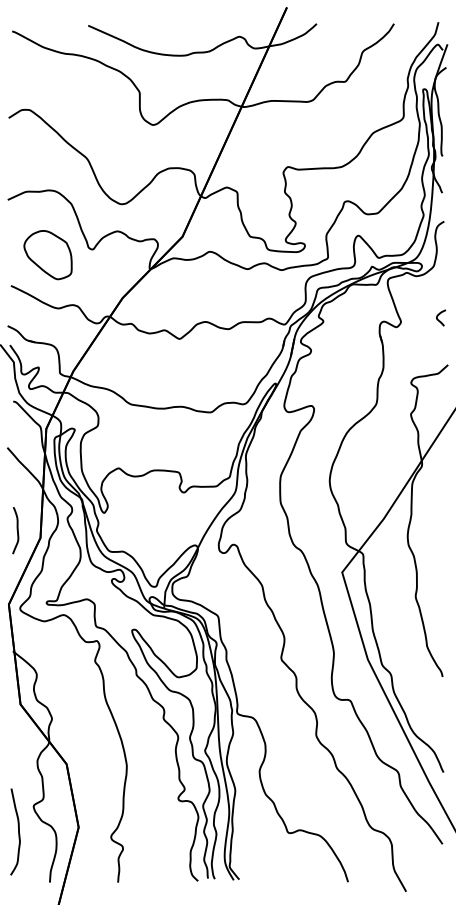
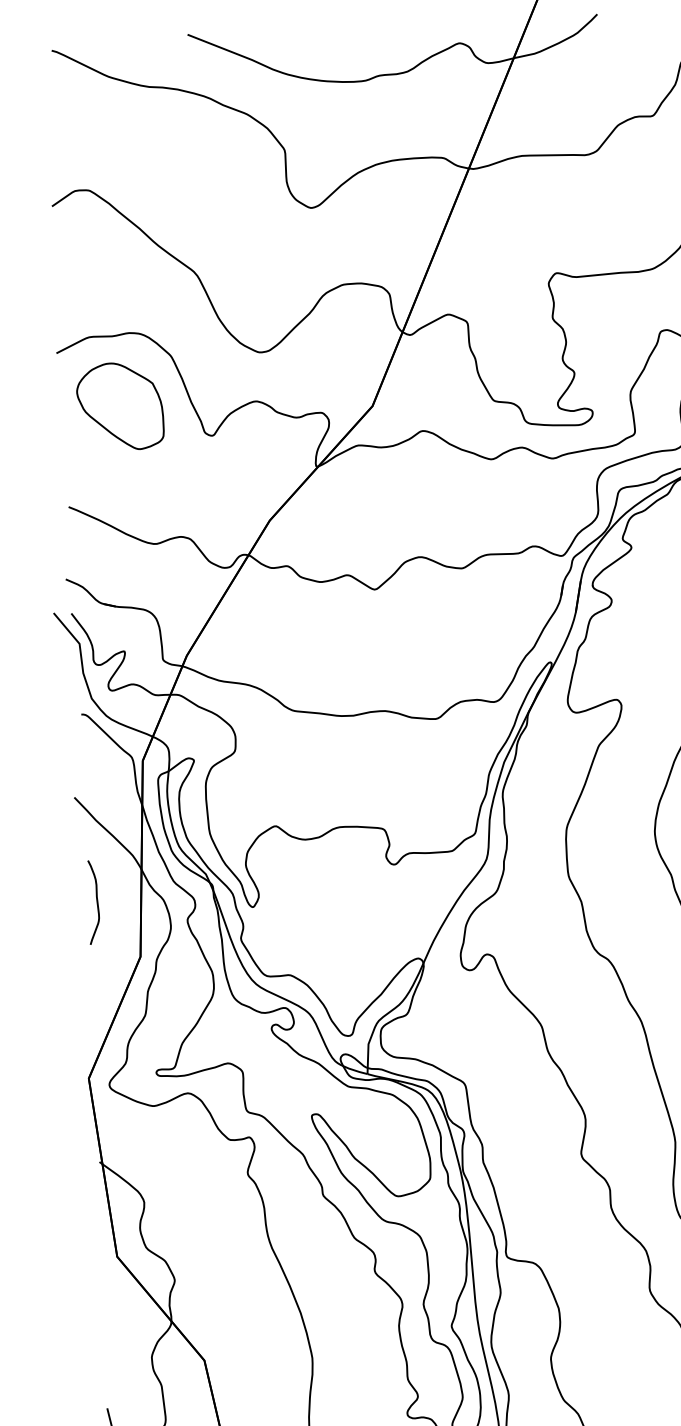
part: (47, 255) -> (119, 407), moved
curve: (16, 530) -> (95, 902), moved

